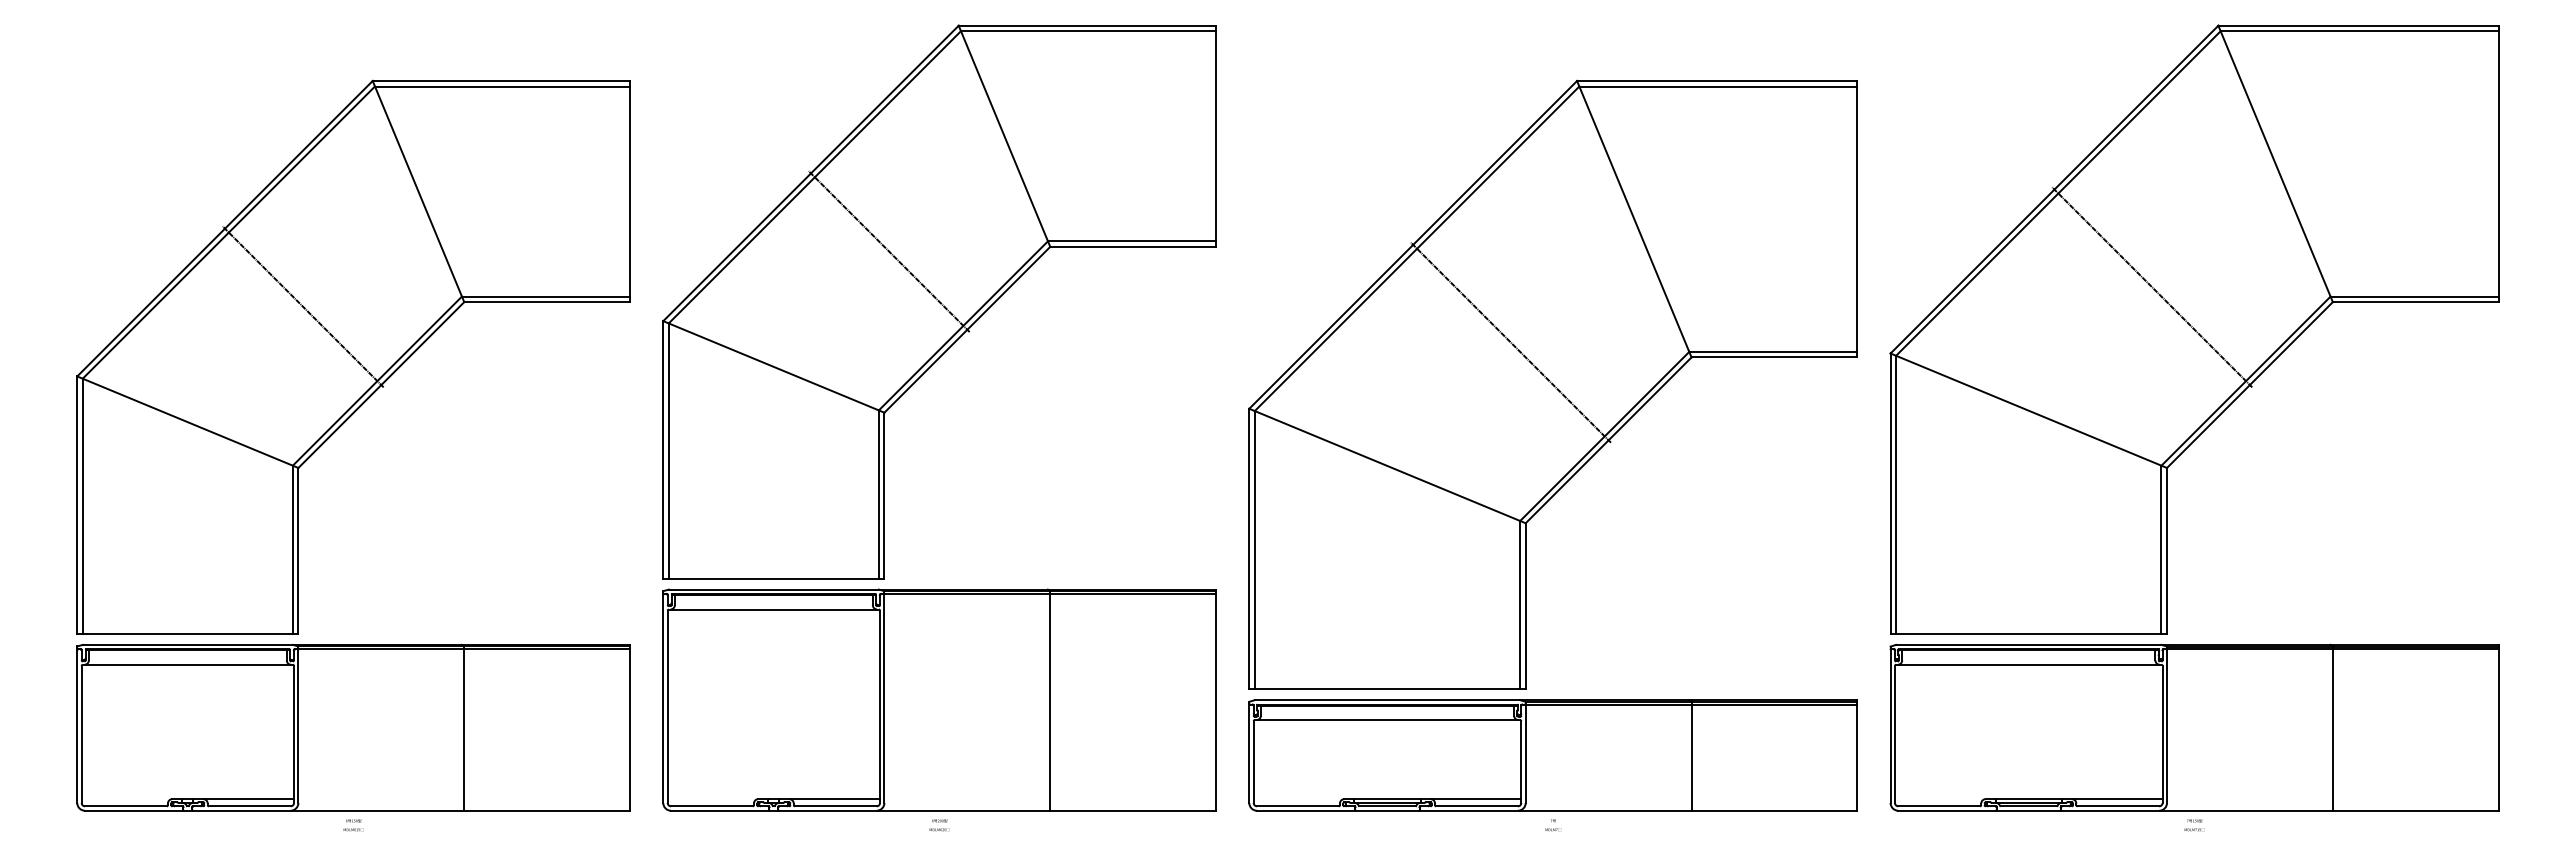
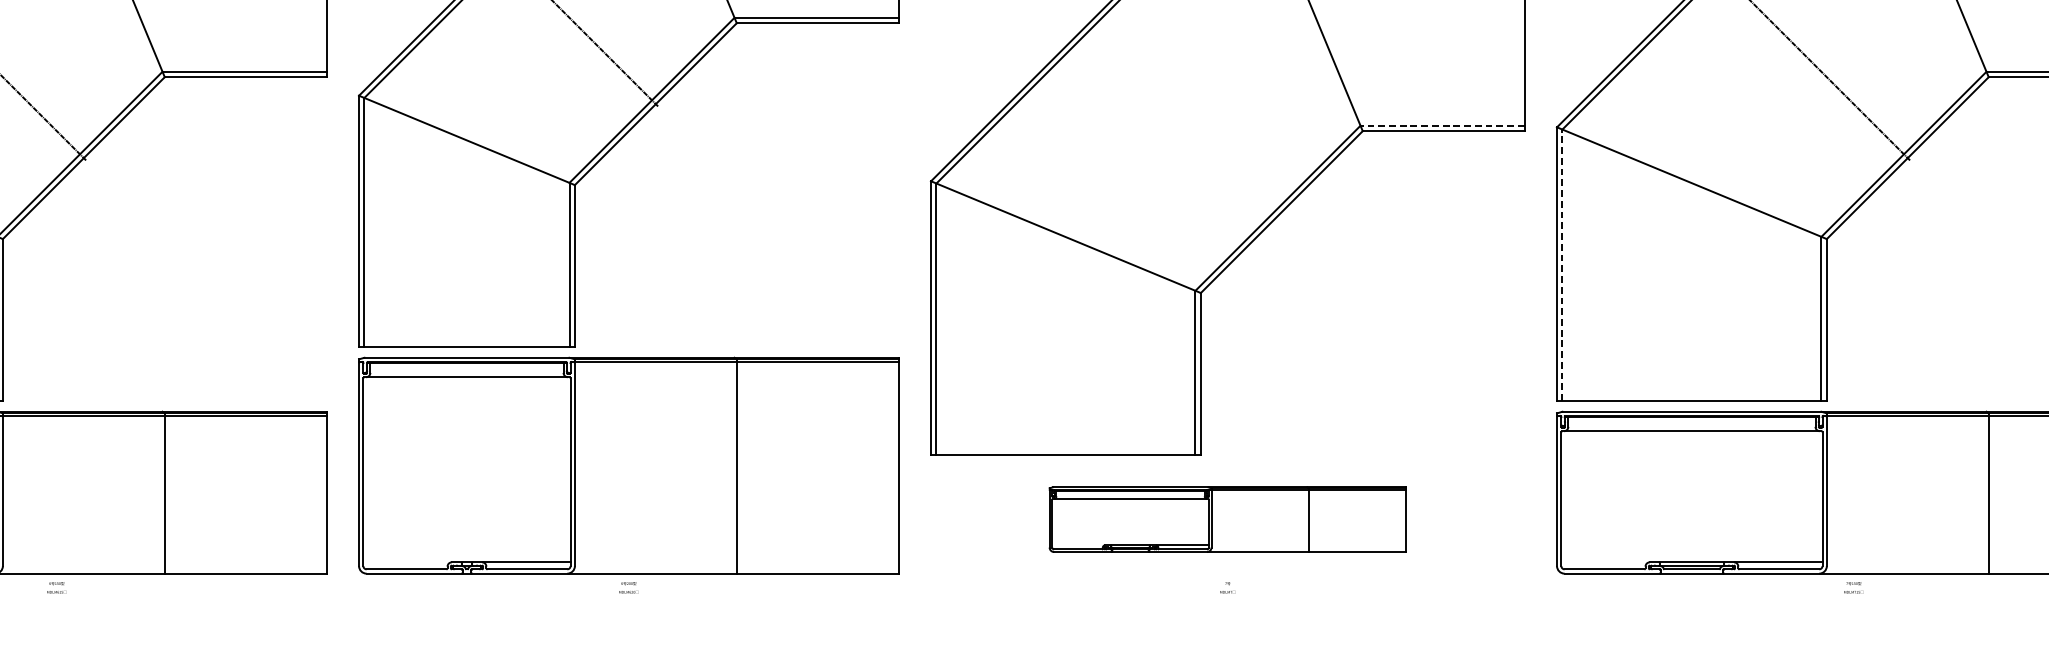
line: (1510, 342) -> (1186, 116), removed
line: (1772, 351) -> (1441, 125), solid -> dashed
line: (1896, 494) -> (1562, 264), solid -> dashed
part: (1552, 755) -> (1227, 519), size x0.6

